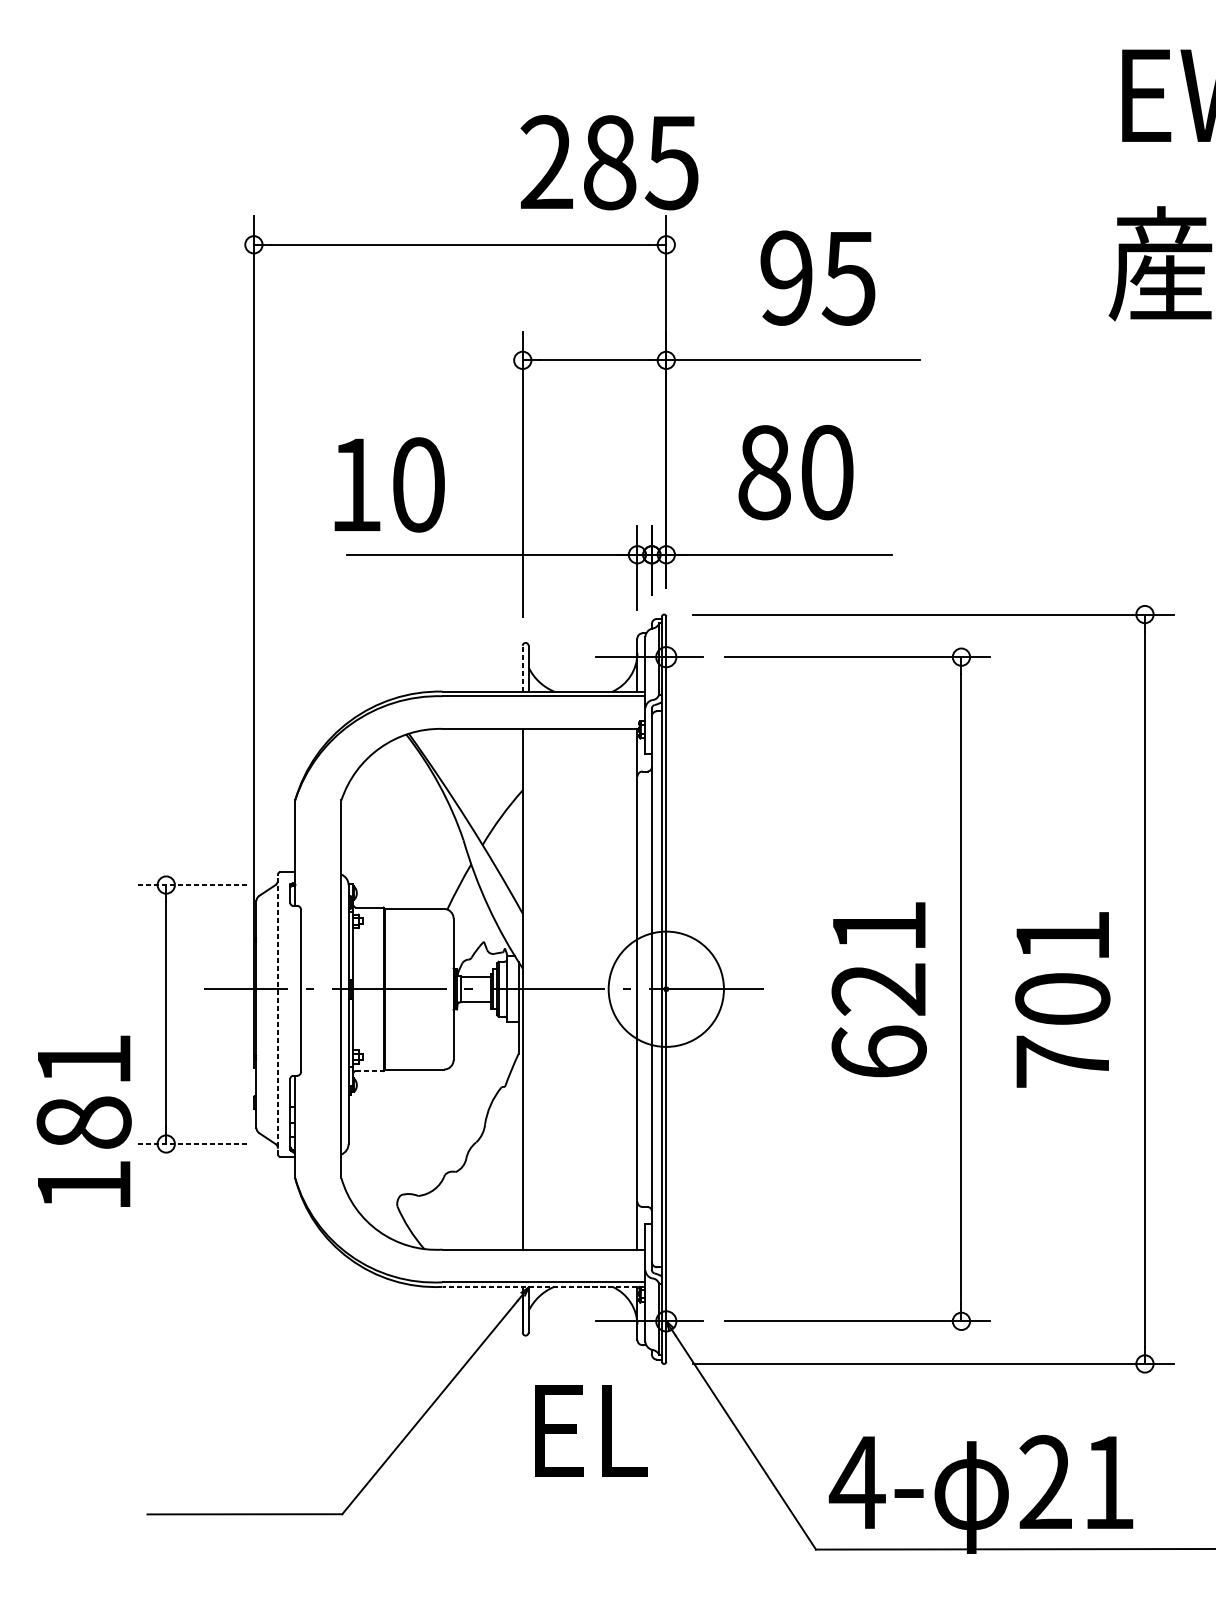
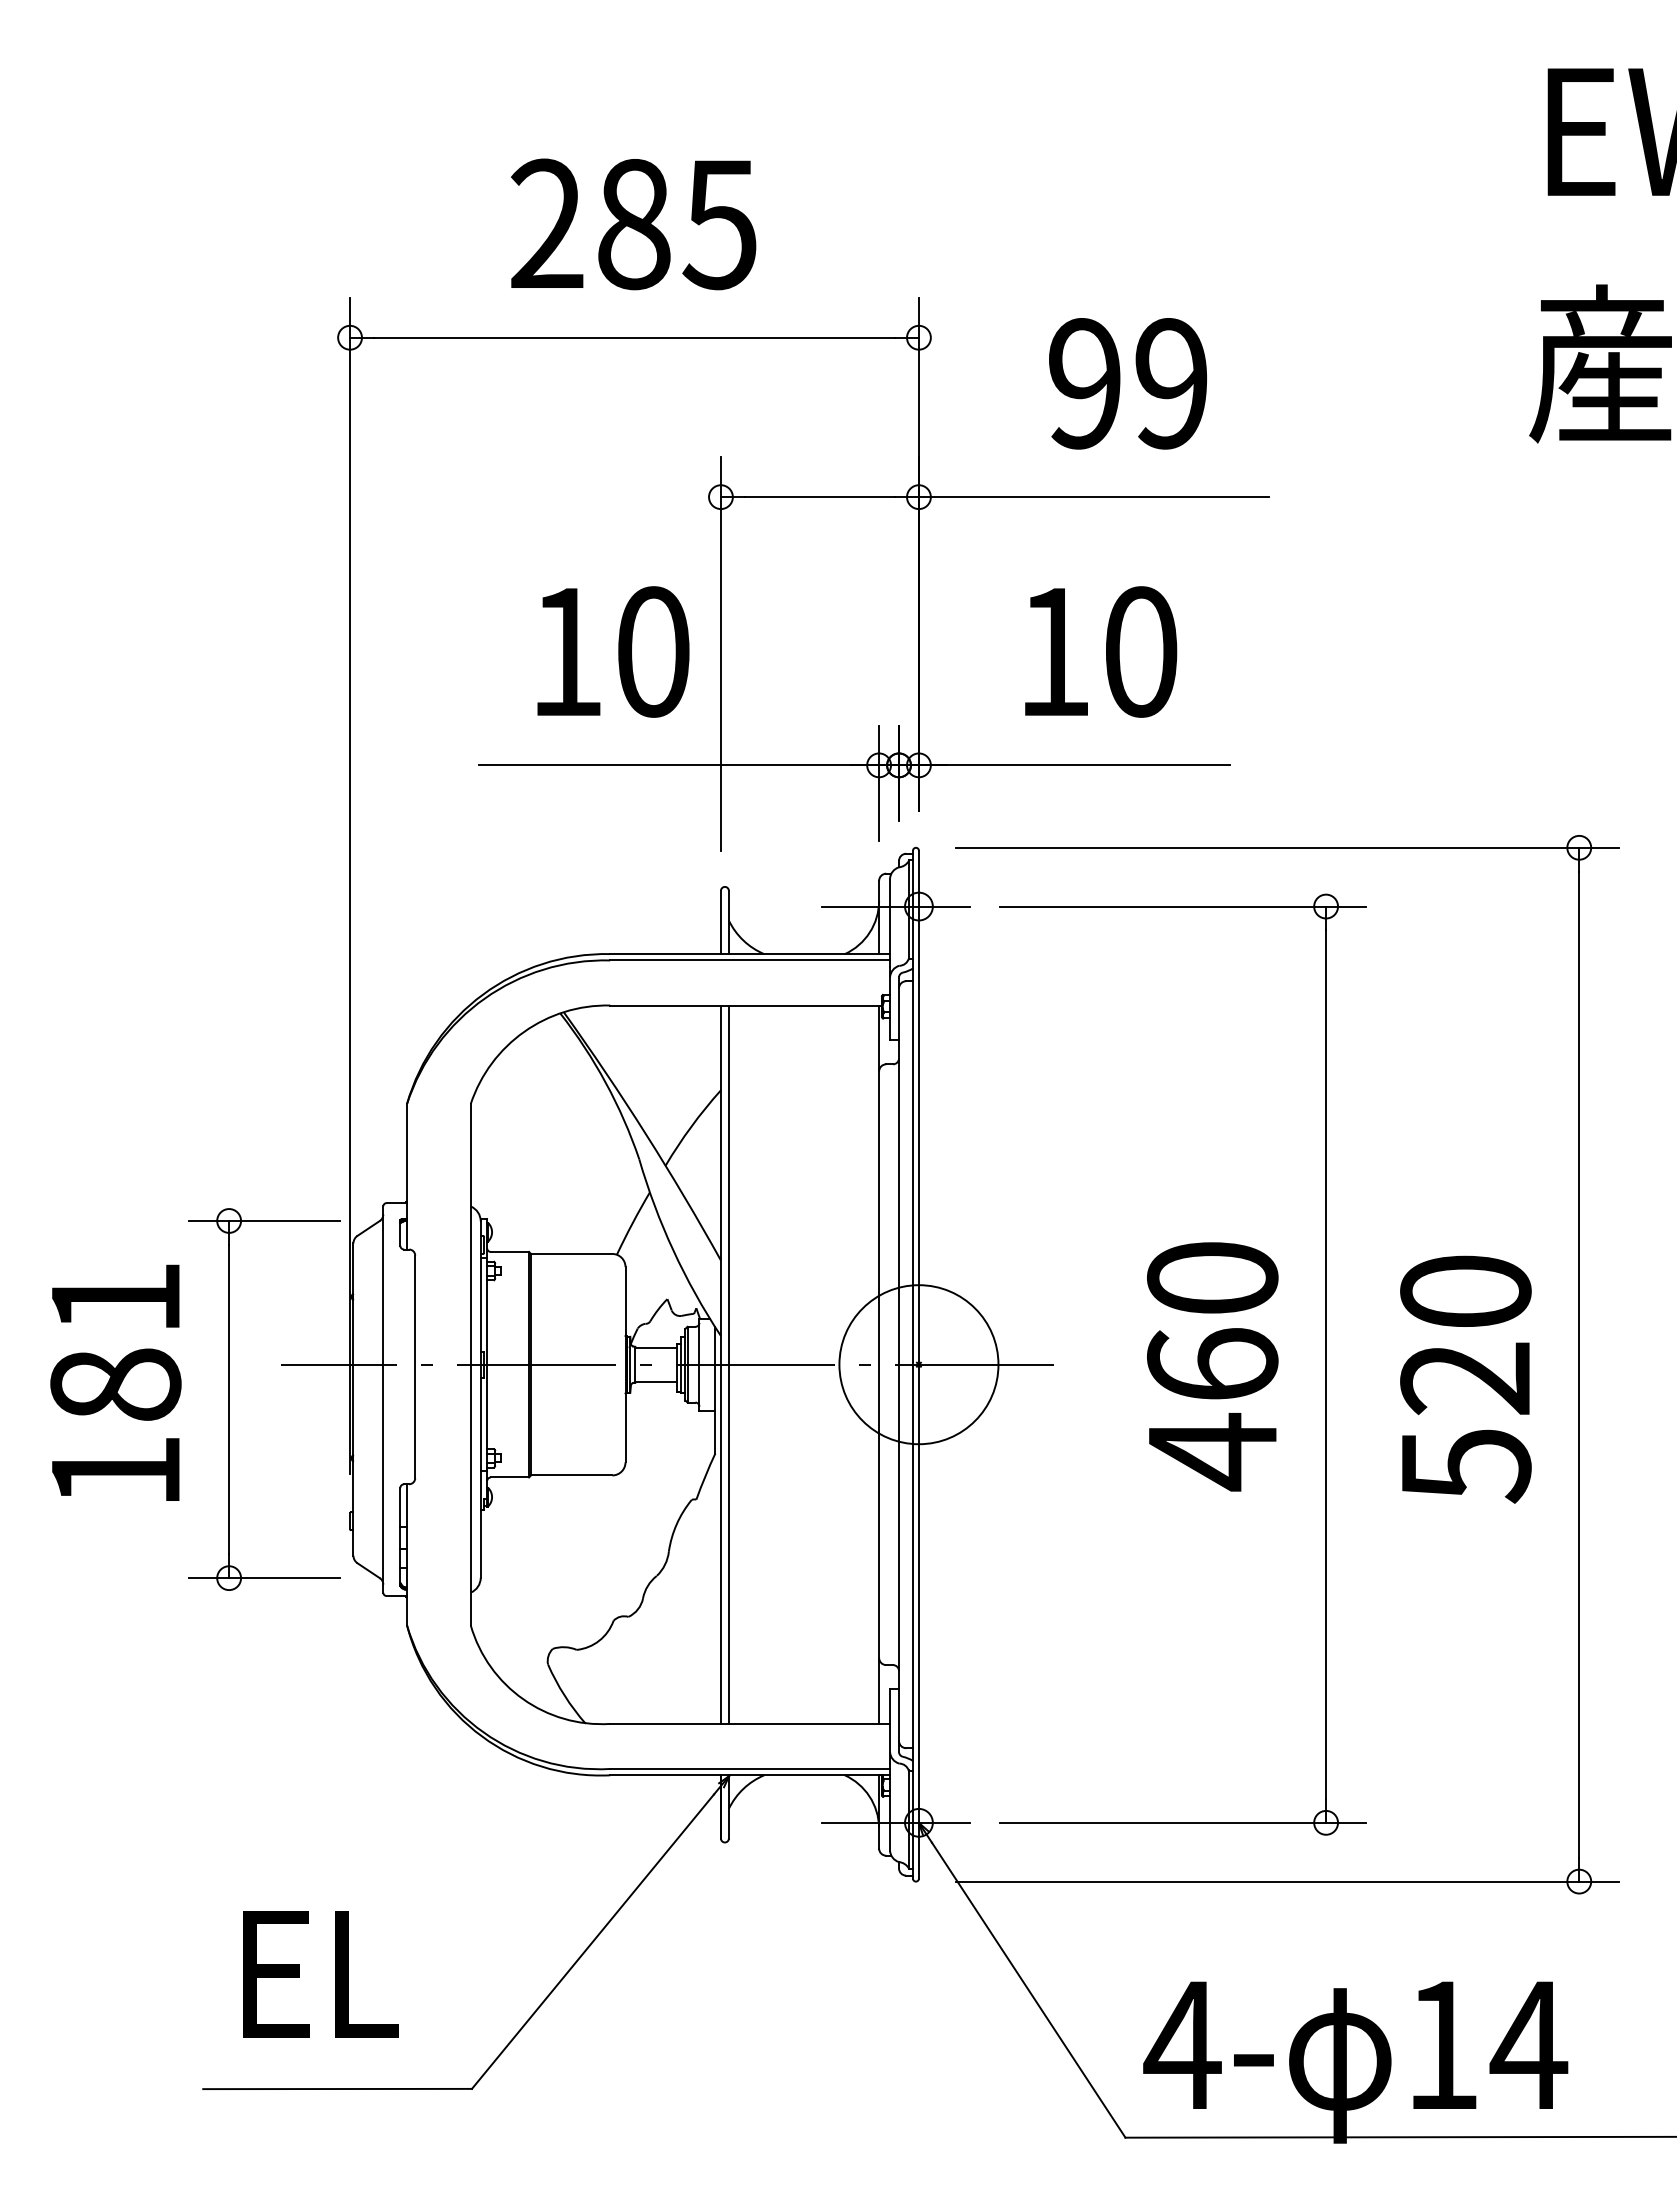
text: (609, 162) -> (633, 224), moved
text: (848, 277) -> (1170, 383), 95 -> 99
text: (764, 472) -> (1054, 651), 80 -> 10
text: (389, 484) -> (613, 651), moved
line: (522, 668) -> (720, 922), dashed -> solid
line: (191, 884) -> (264, 1220), dashed -> solid
line: (528, 989) -> (728, 1364), added
text: (879, 990) -> (1212, 1366), 621 -> 460
text: (1062, 999) -> (1465, 1379), 701 -> 520
line: (278, 1014) -> (383, 1399), dashed -> solid
line: (370, 1071) -> (510, 1477), dashed -> solid
text: (83, 1121) -> (115, 1382), moved
line: (191, 1144) -> (264, 1578), dashed -> solid
line: (544, 1287) -> (750, 1775), dashed -> solid
text: (591, 1431) -> (320, 1974), moved
text: (1078, 1481) -> (1487, 2043), 21 -> 14

